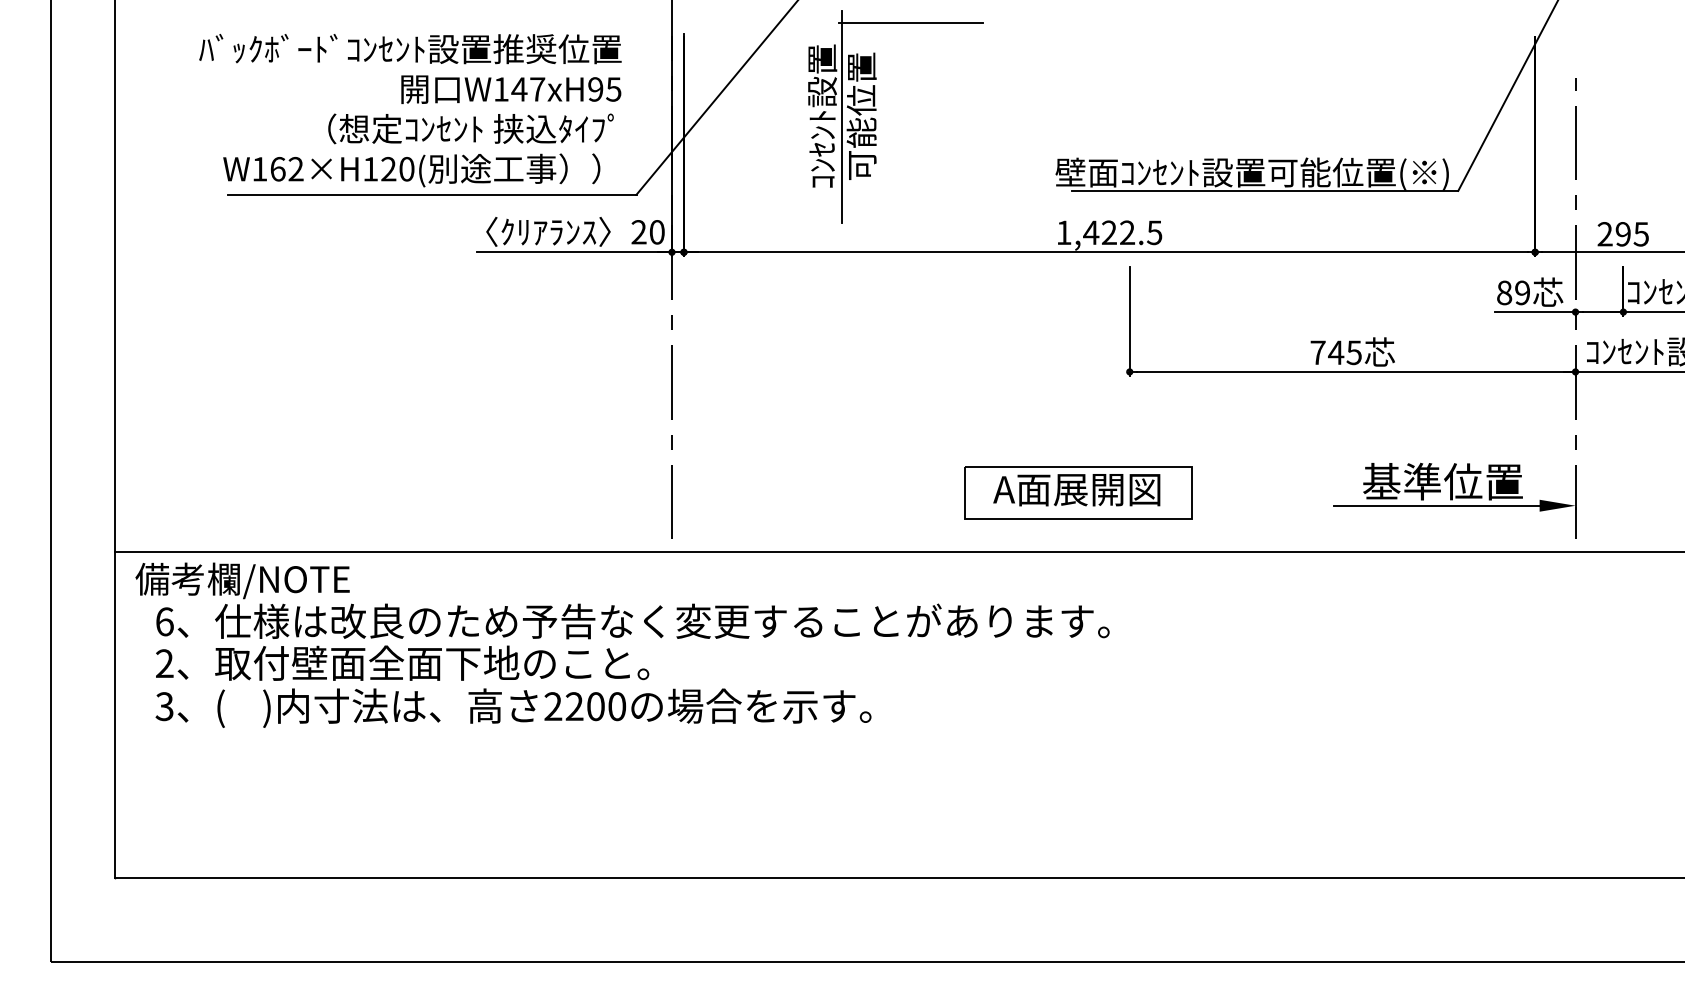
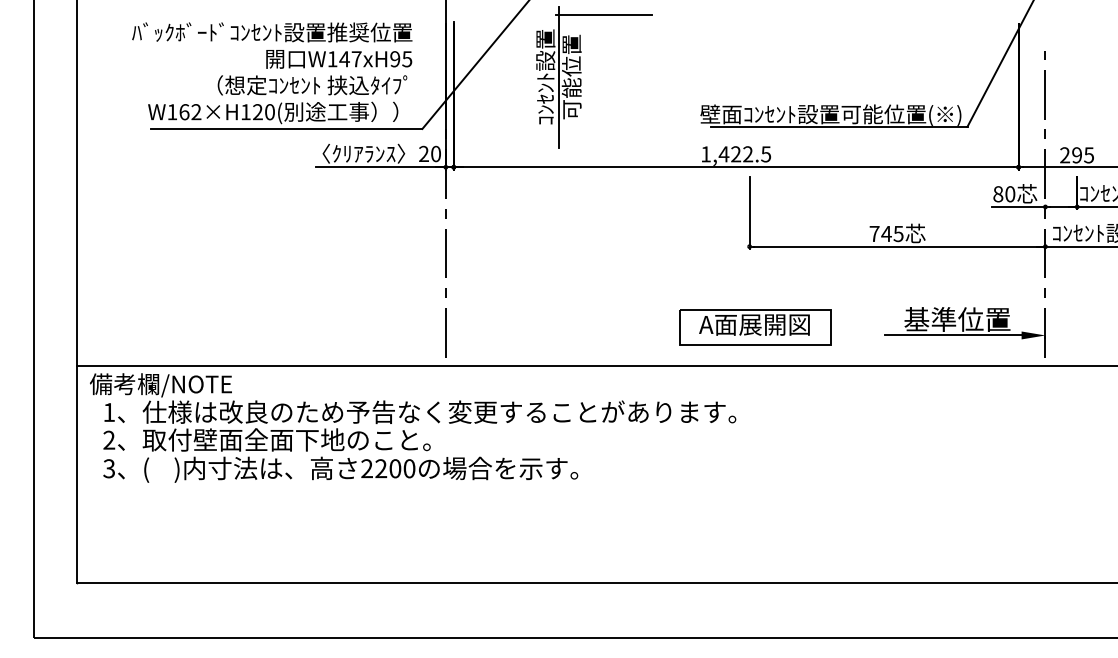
text: (1522, 293) -> (1010, 194), 89 -> 80
part: (1078, 493) -> (755, 327), moved
text: (165, 621) -> (109, 412), 6 -> 1

